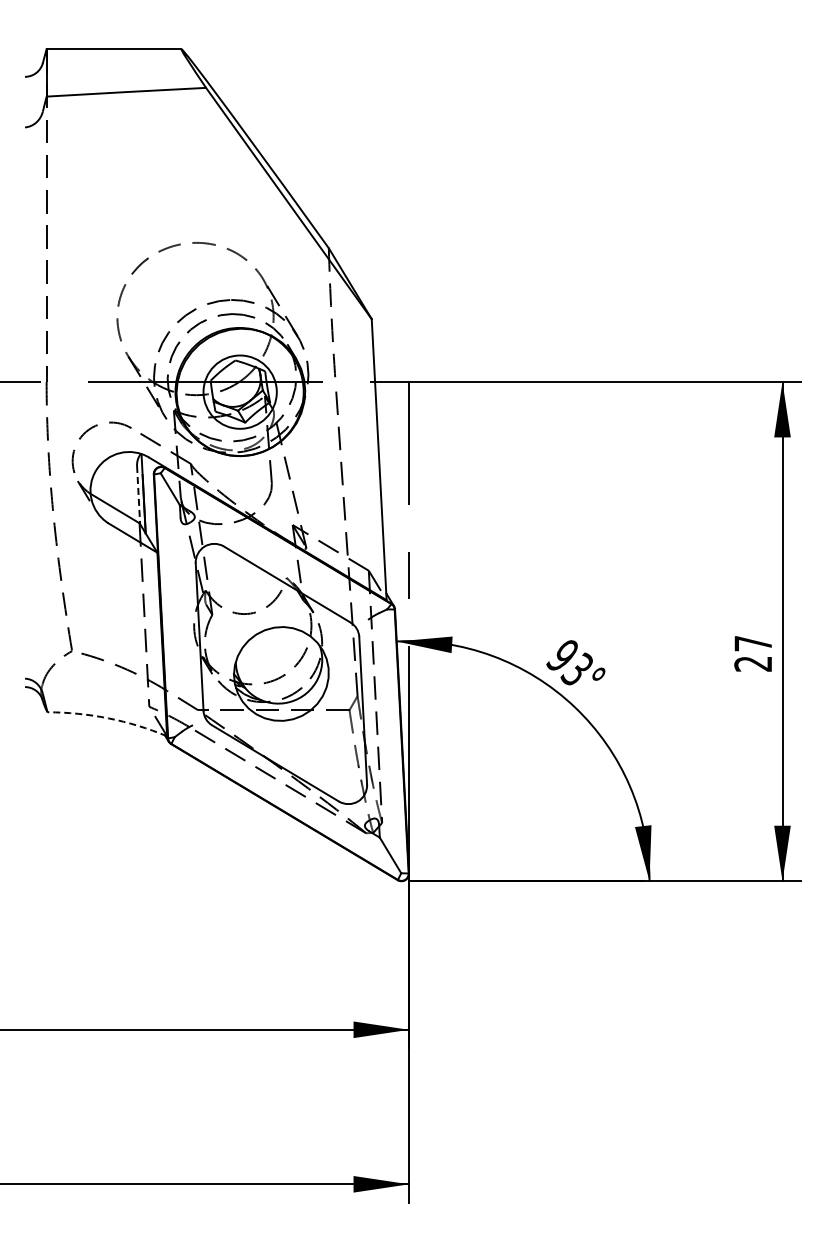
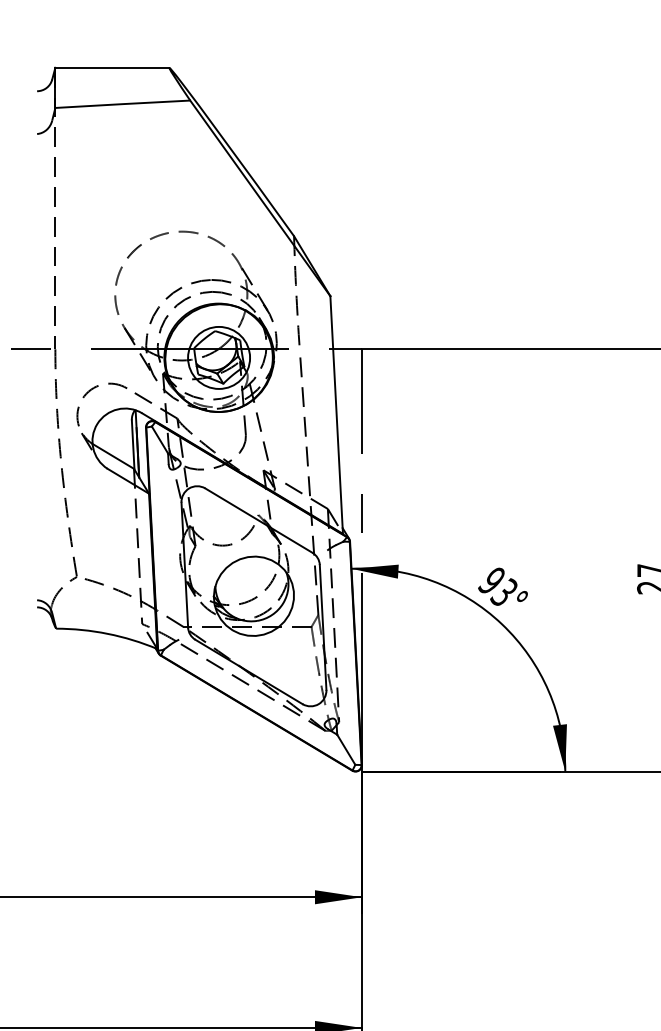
line: (138, 495) -> (133, 445), dashed -> solid
arc: (108, 718) -> (107, 633), dashed -> solid

